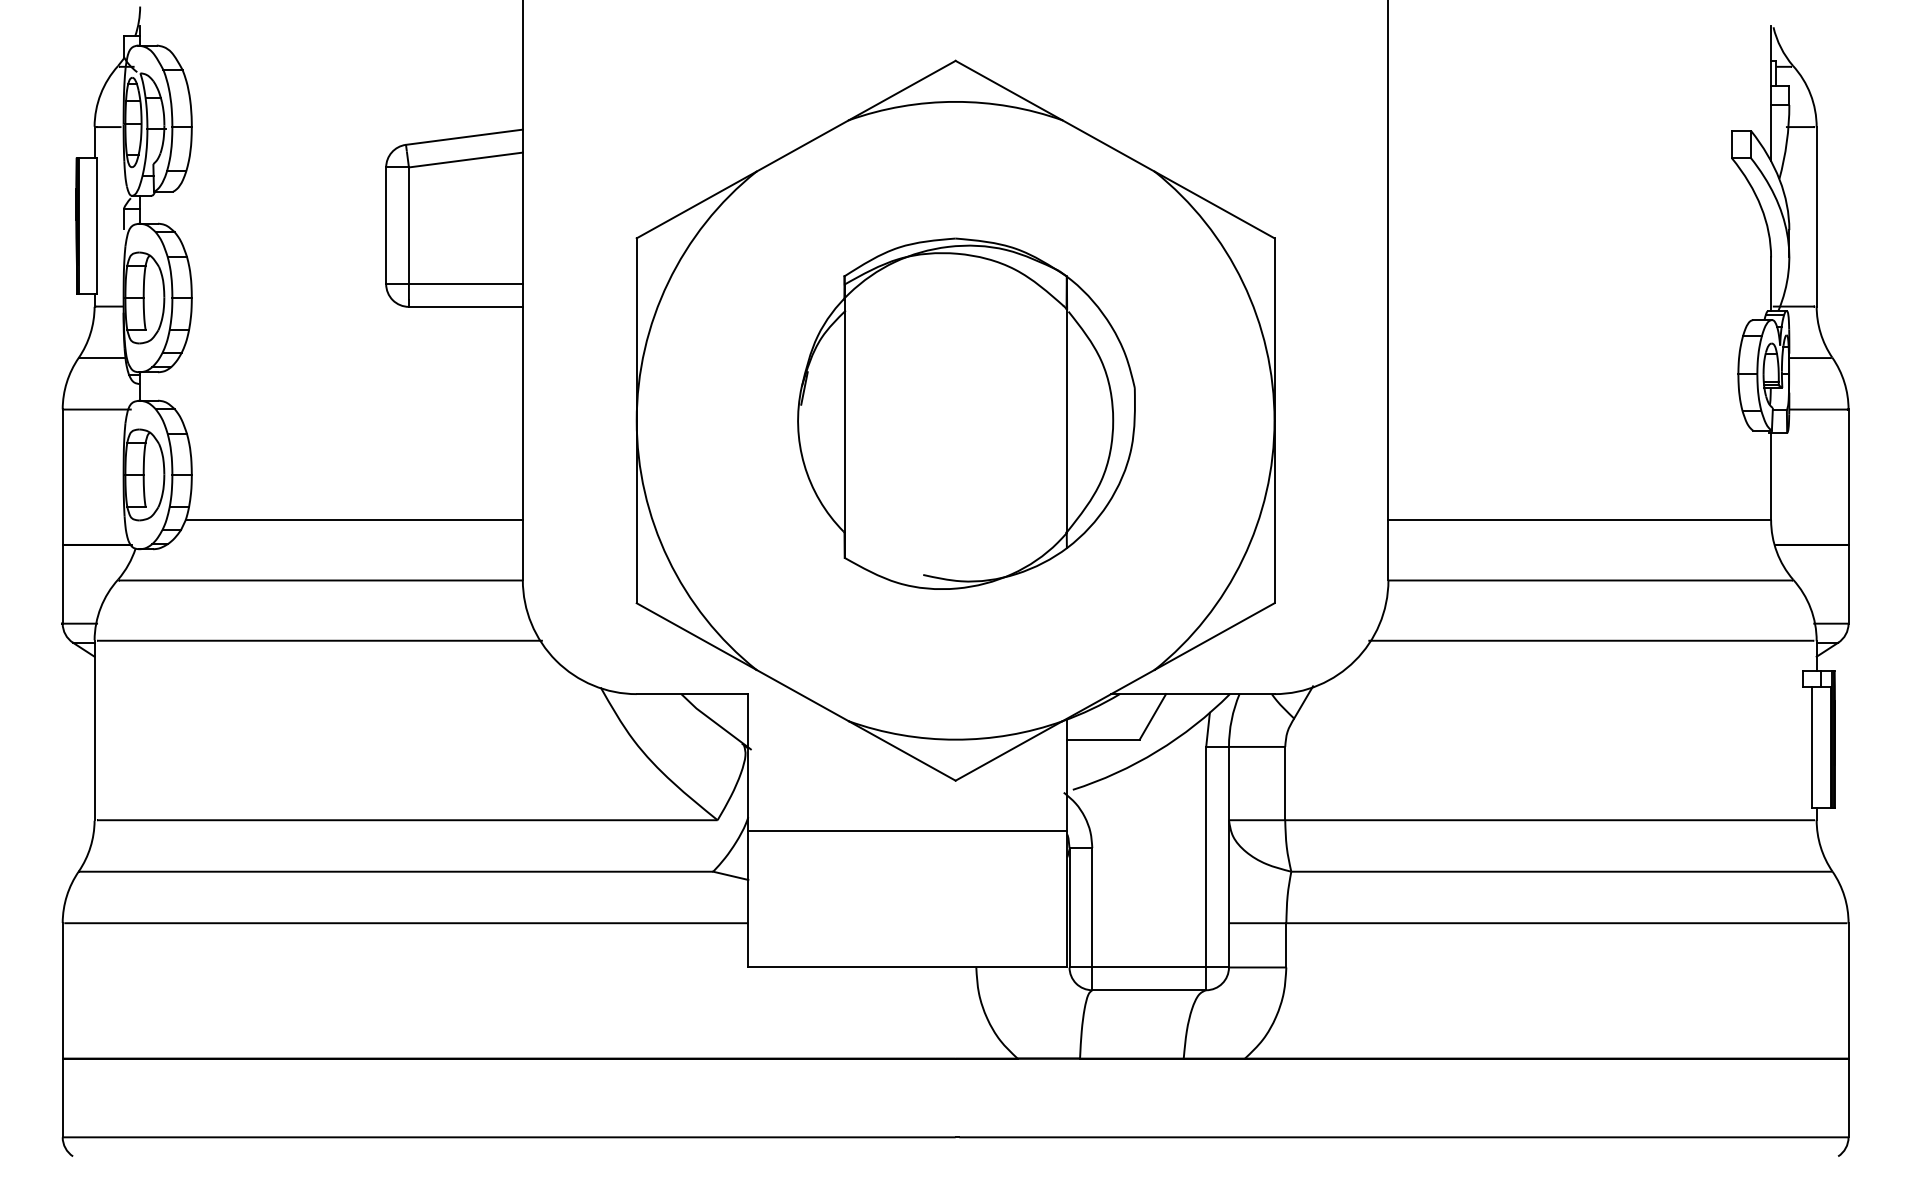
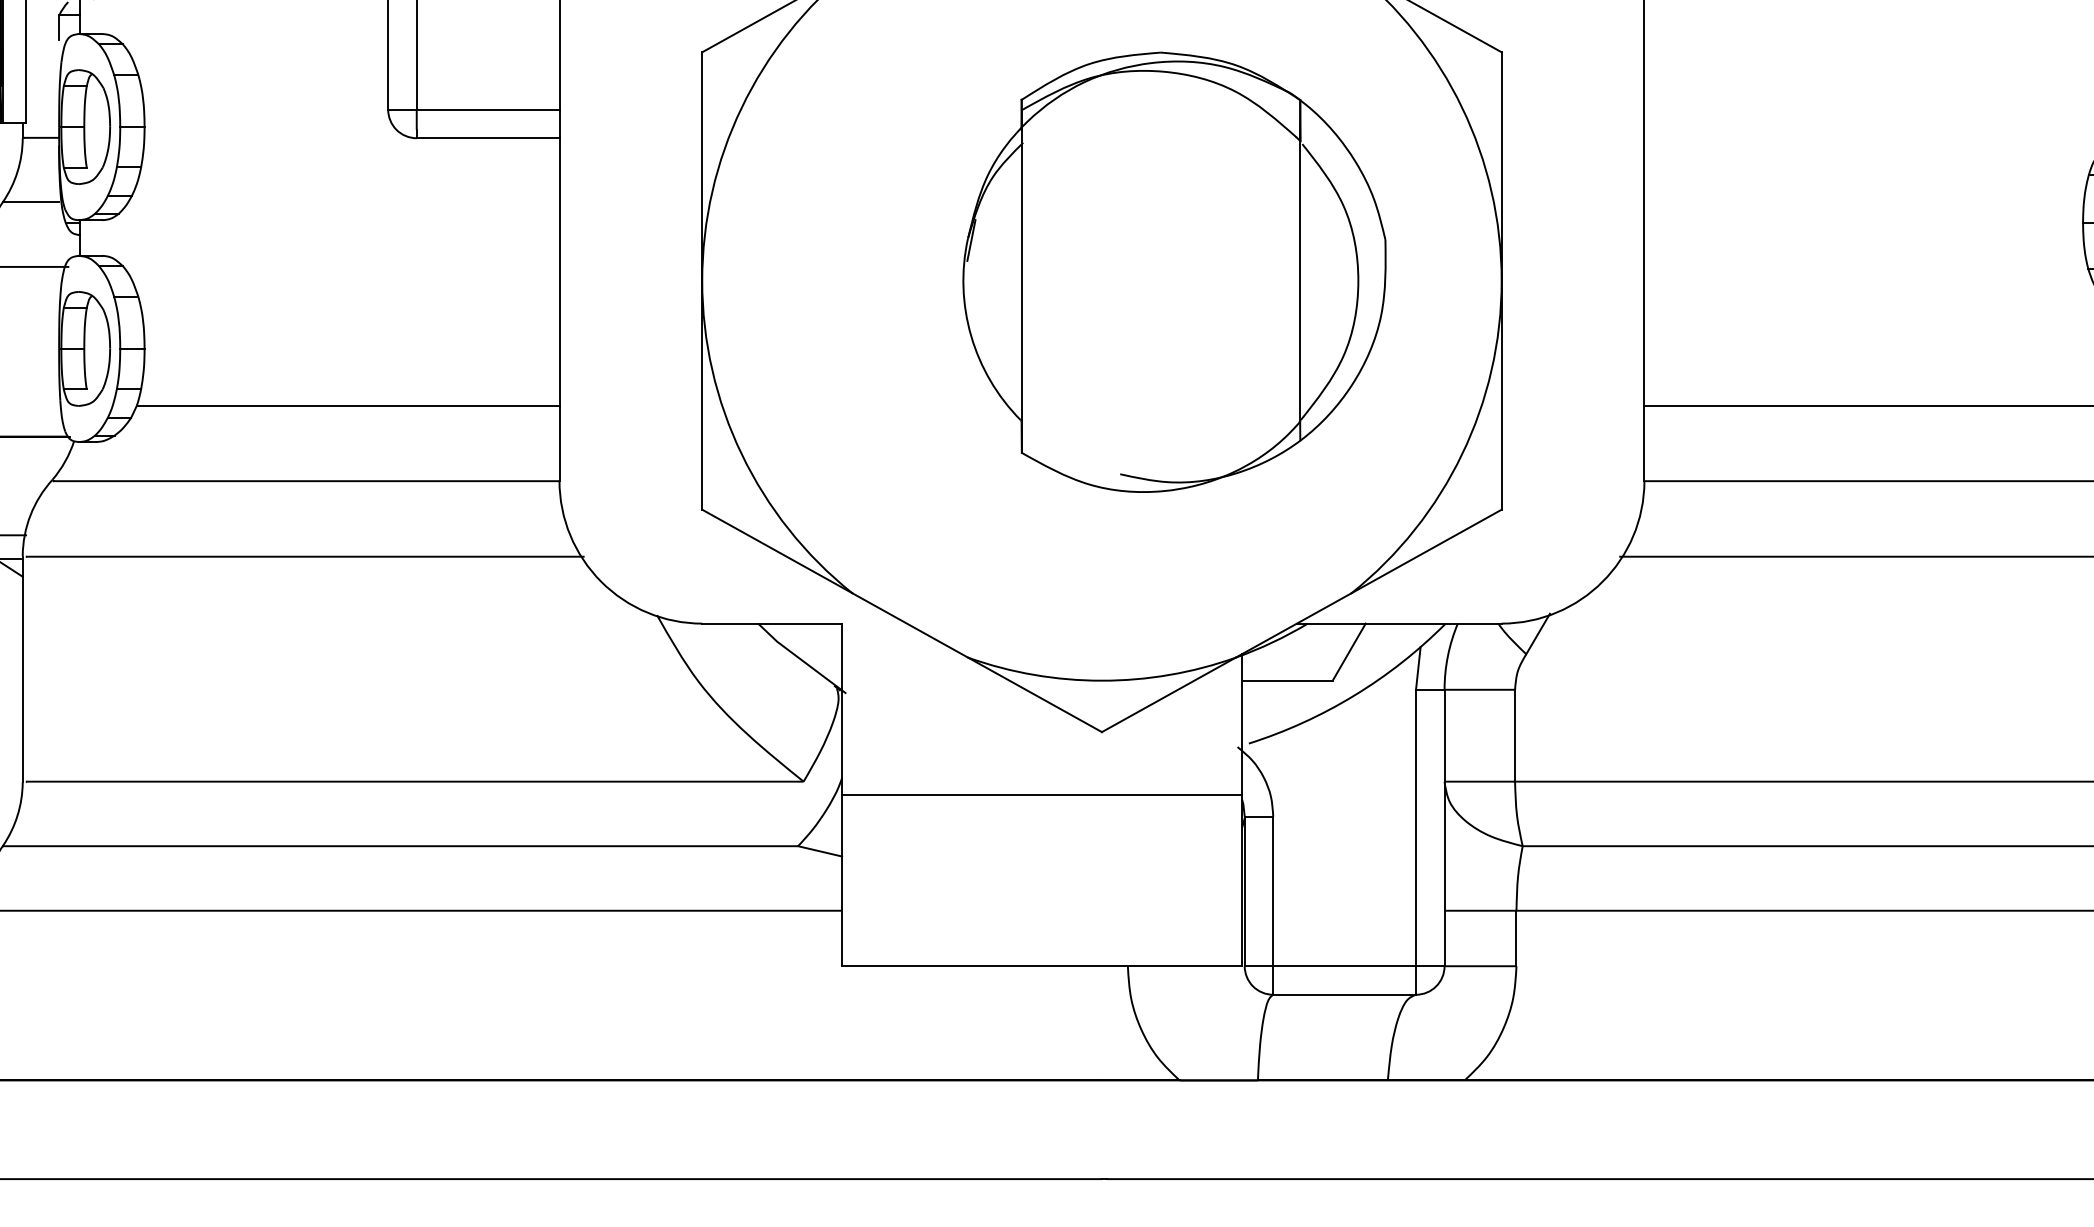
part: (966, 413) -> (1174, 271), moved

